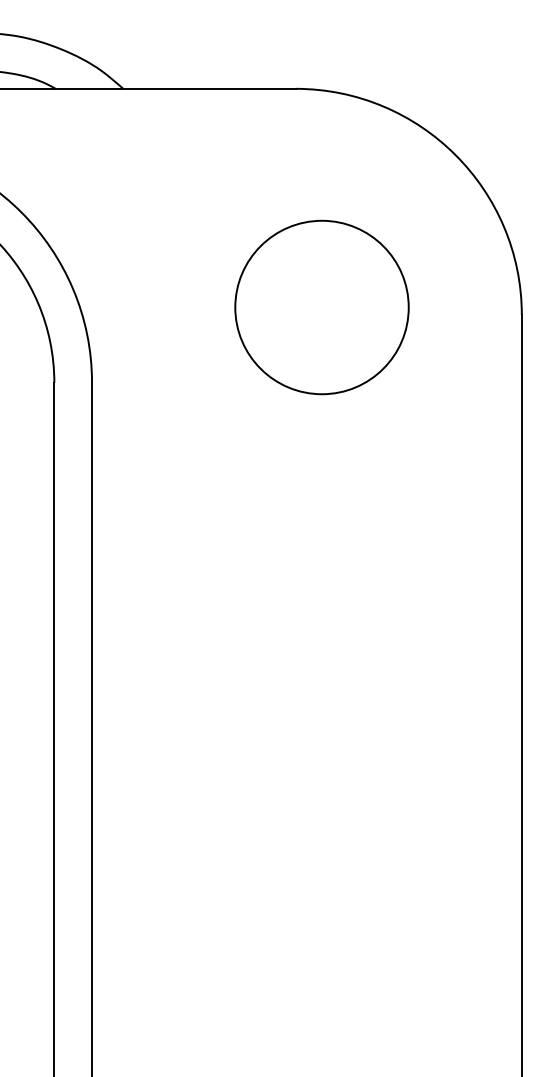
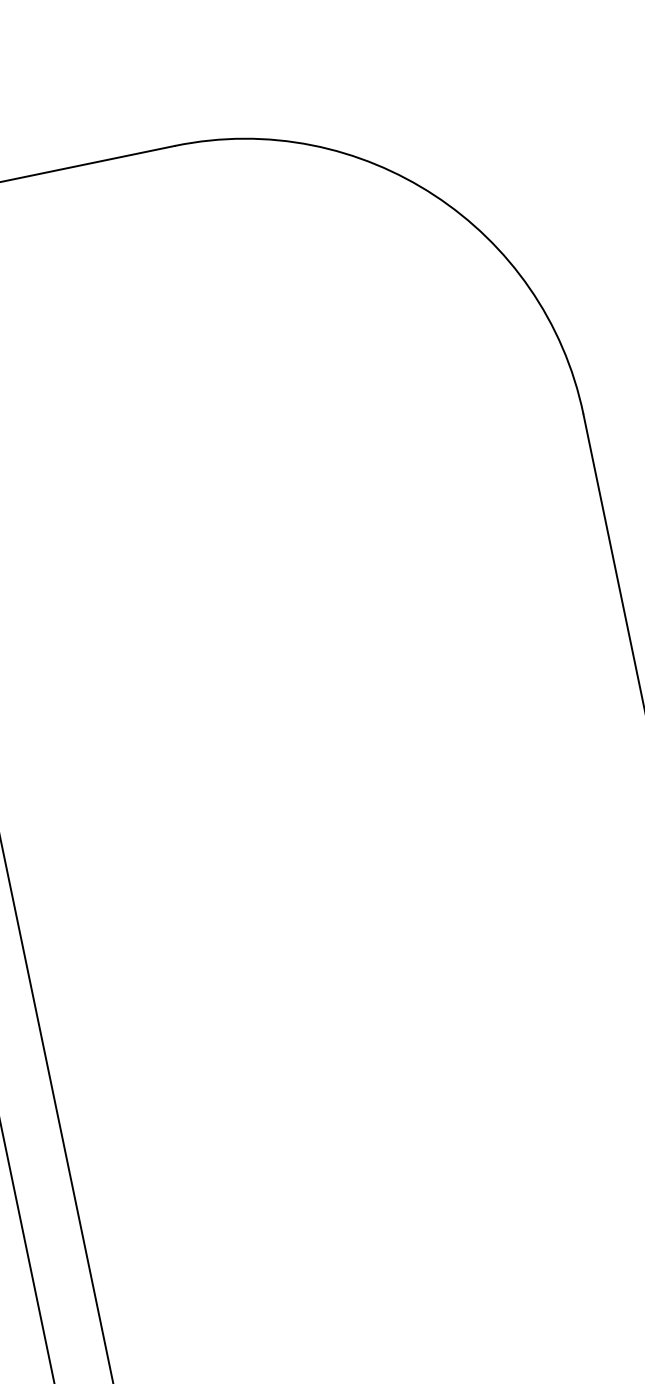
circle: (321, 307) -> (281, 465), removed

